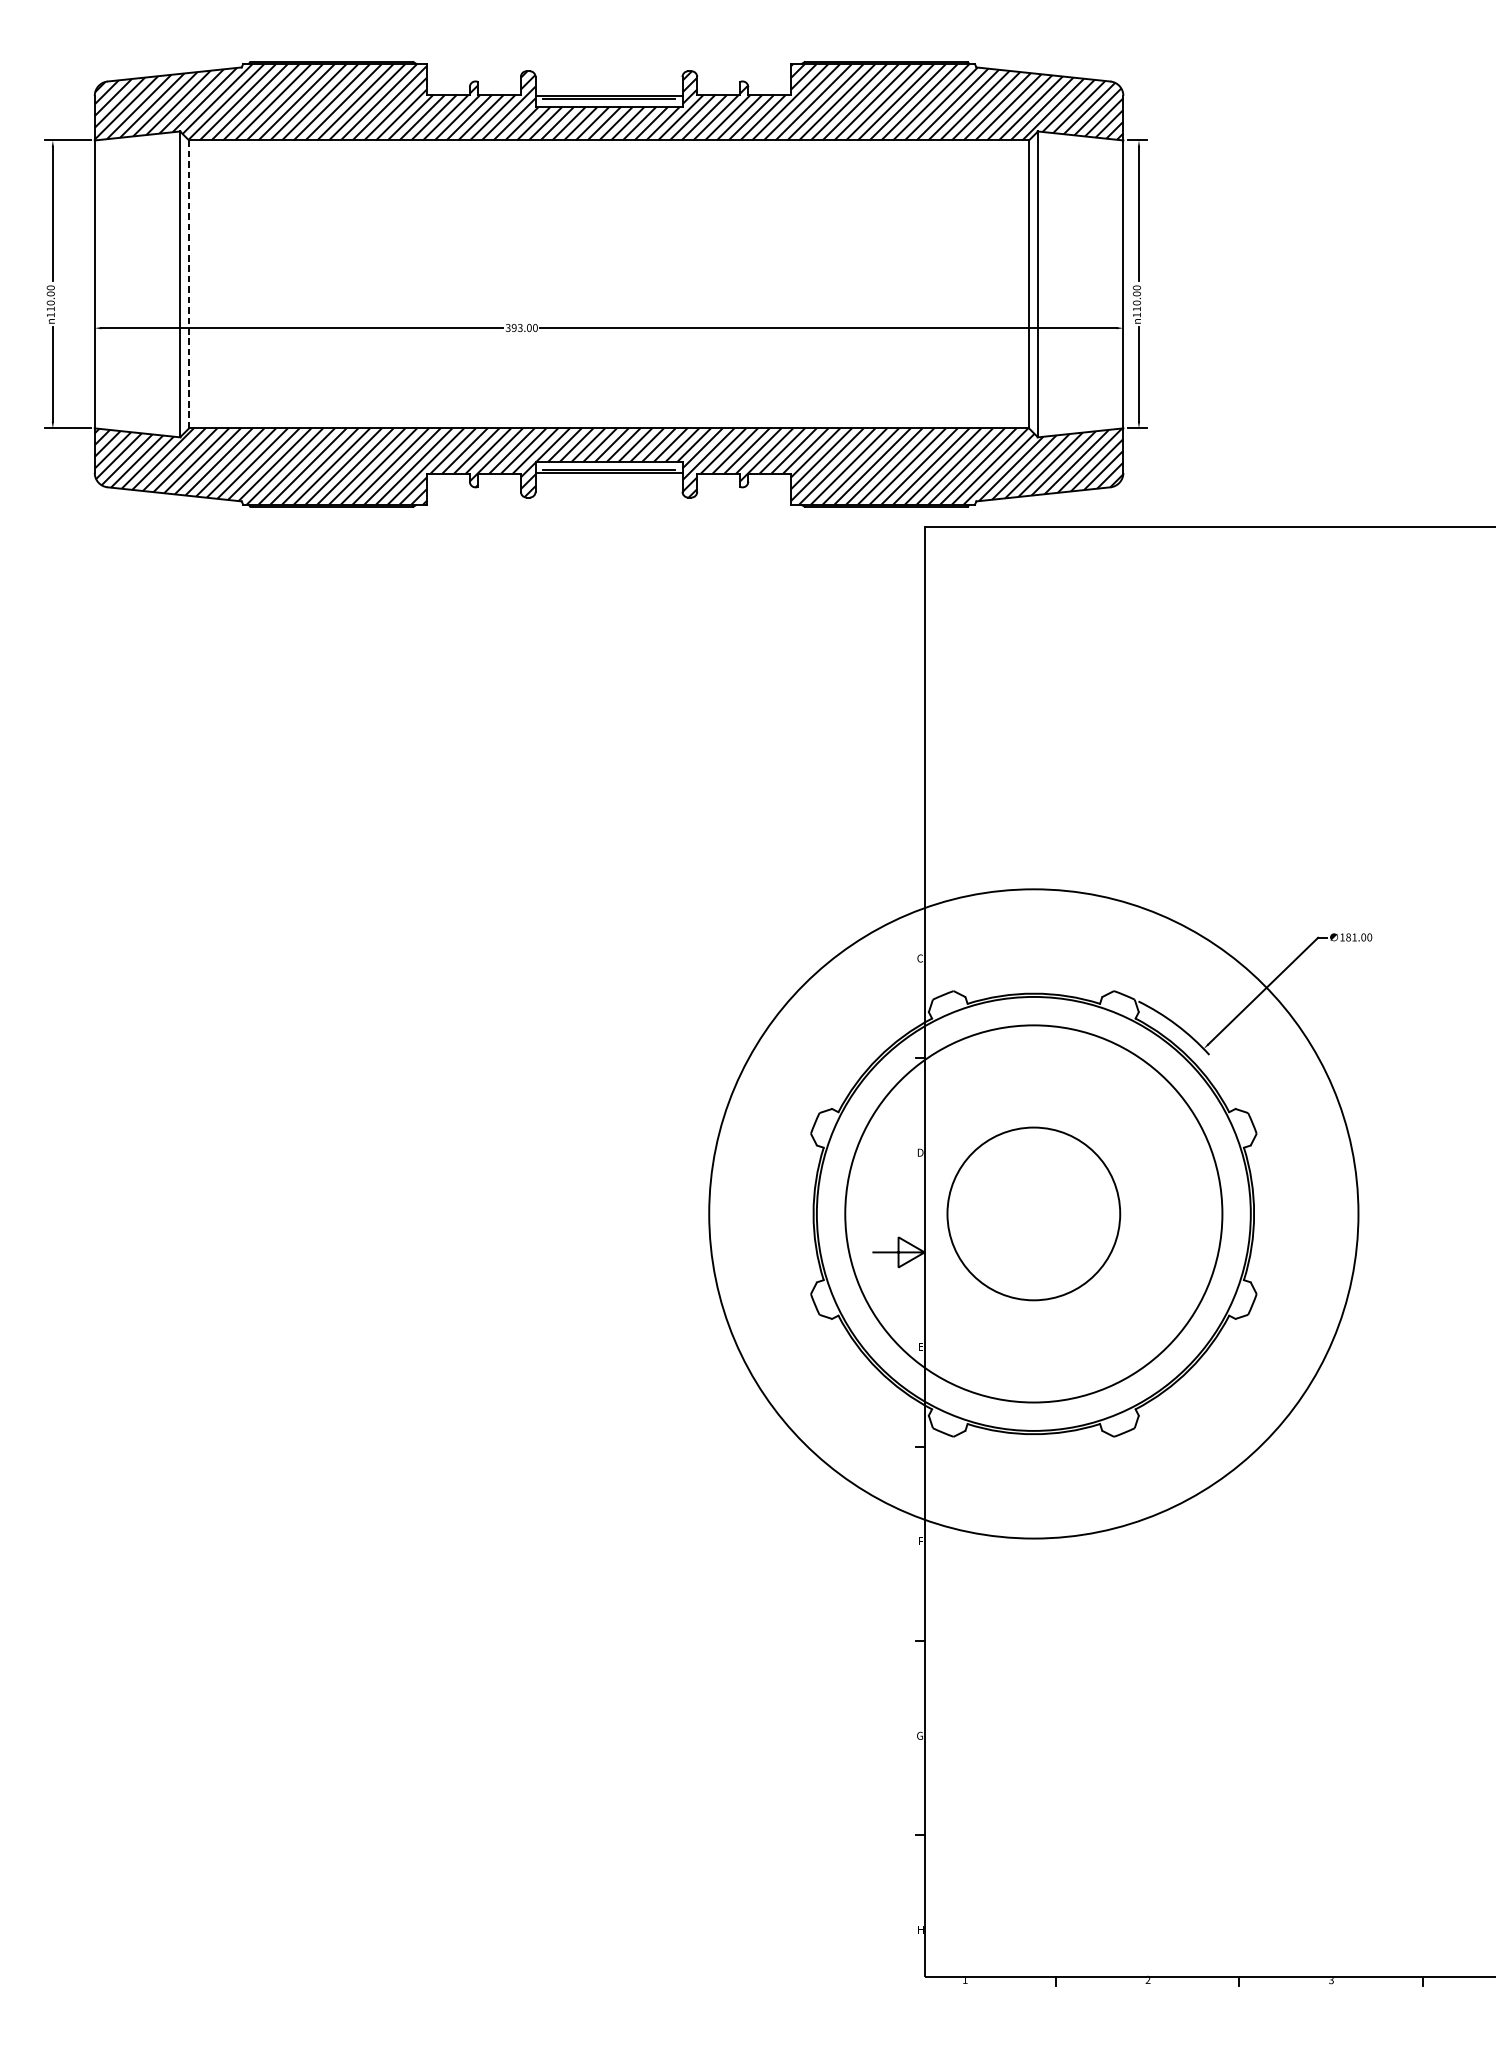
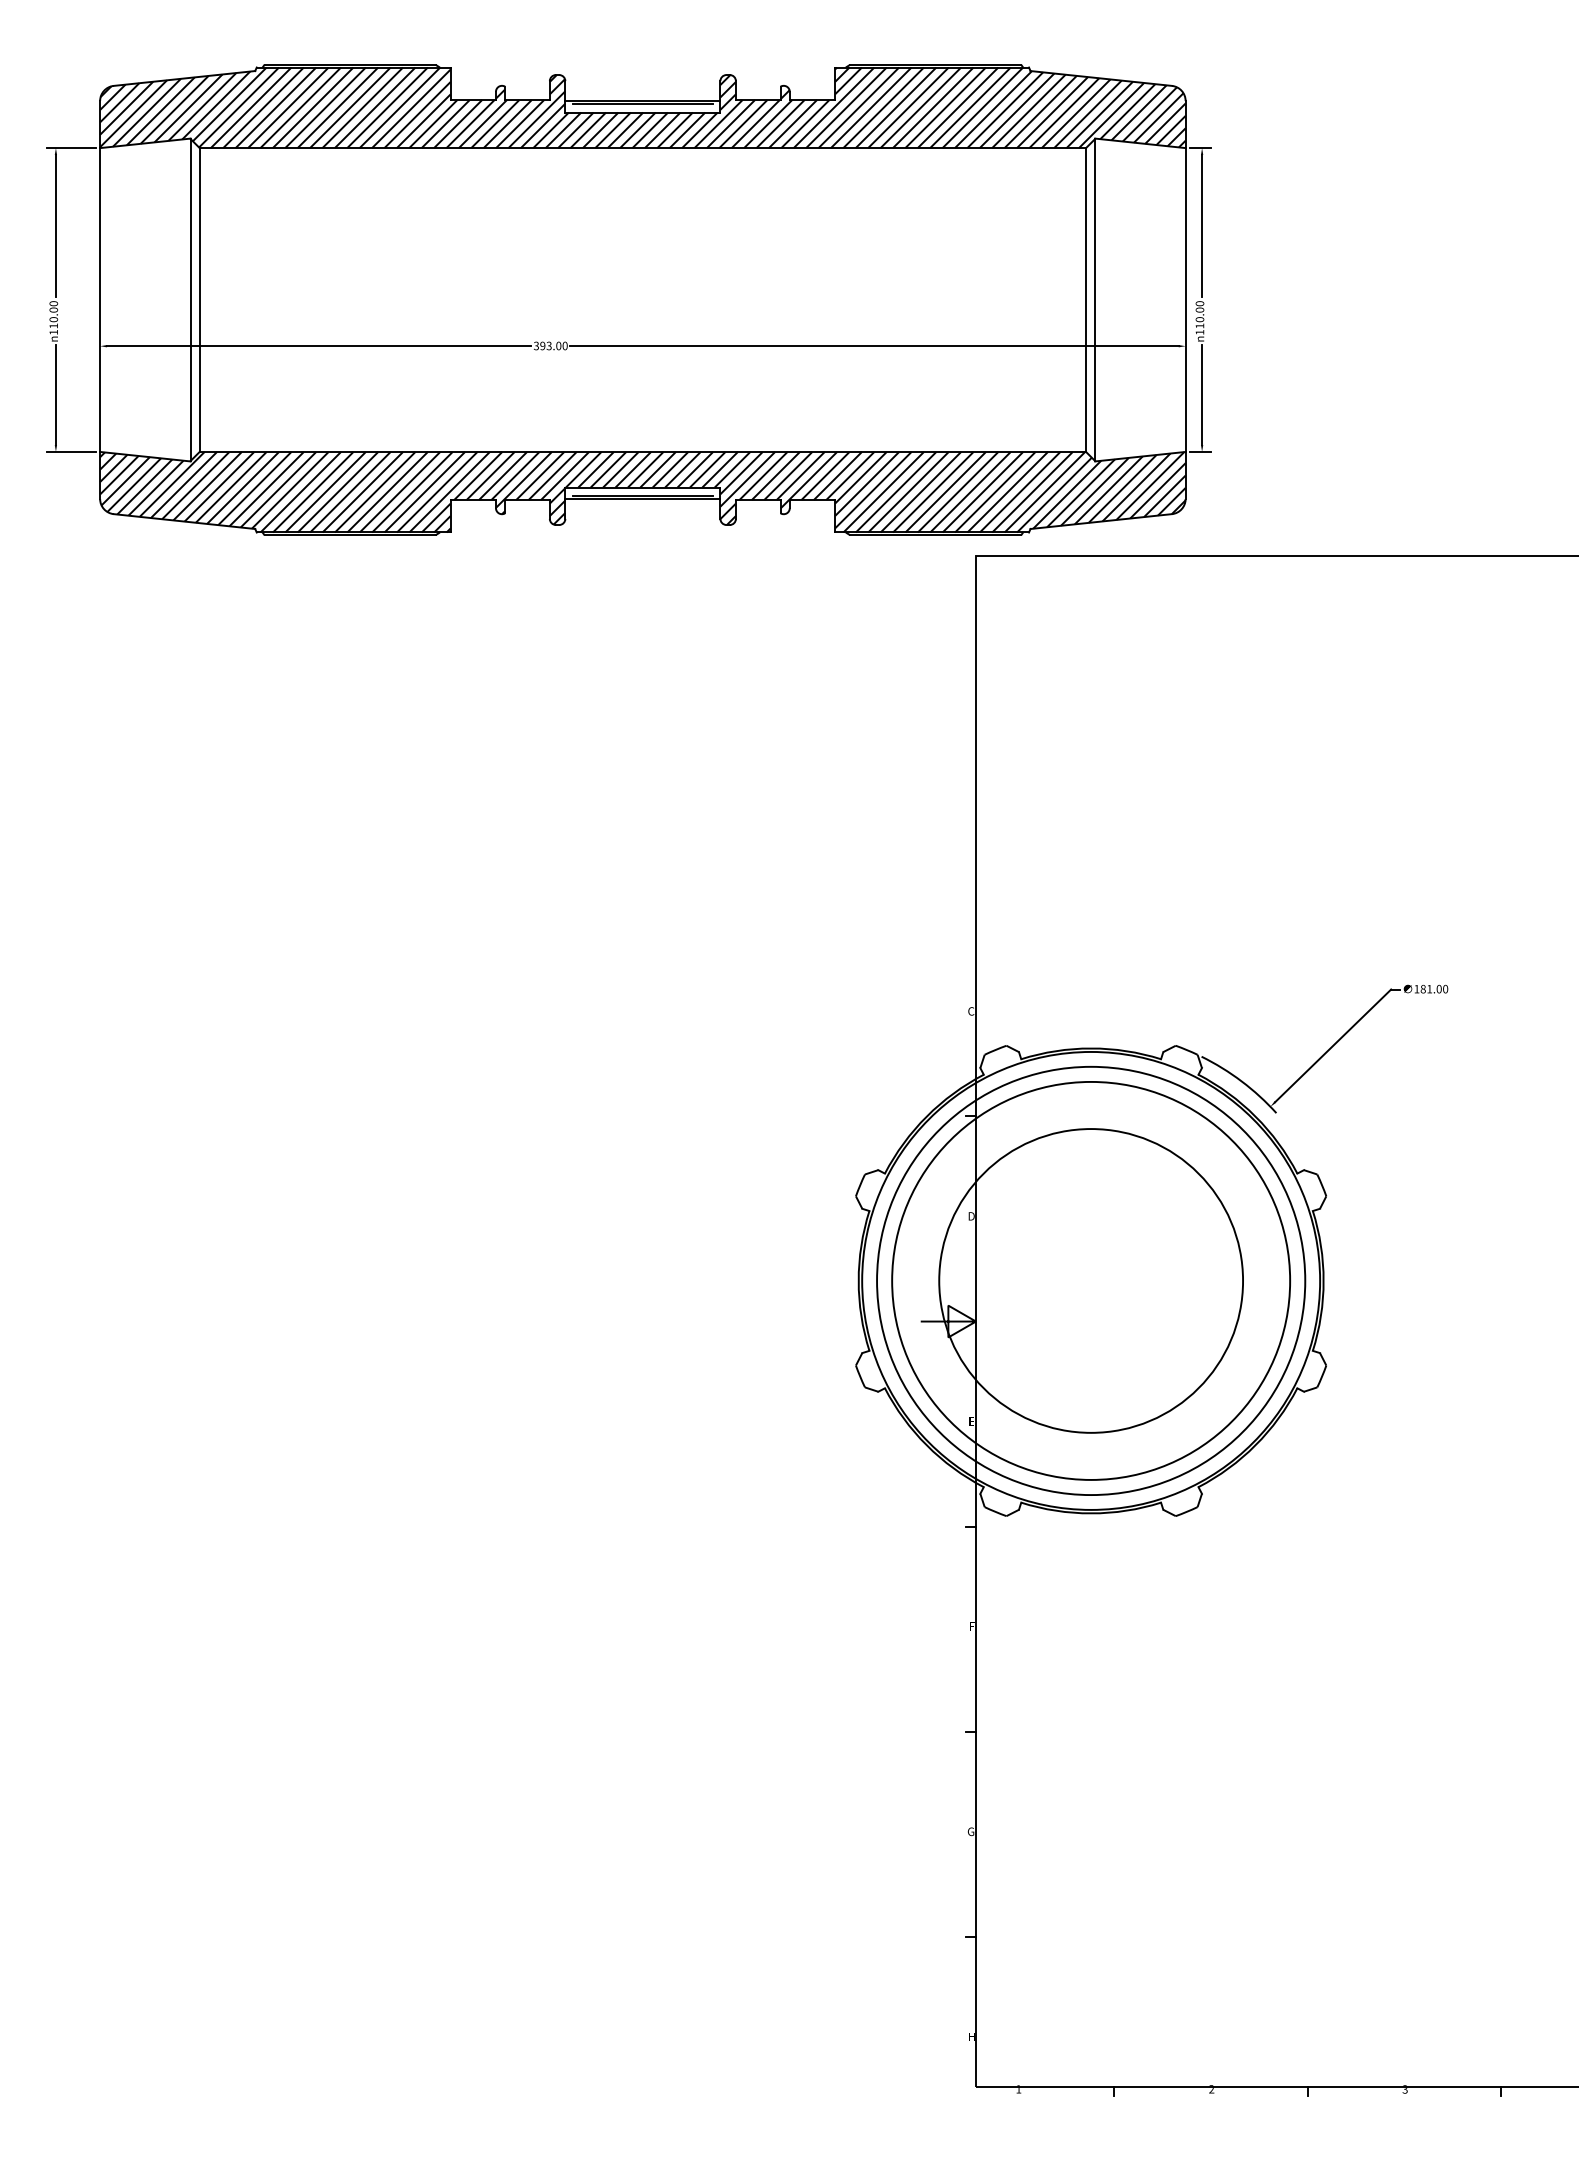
line: (188, 284) -> (199, 300), dashed -> solid
circle: (1034, 1213) -> (1091, 1280), size x0.62
circle: (1034, 1213) -> (1091, 1280), size x1.67

